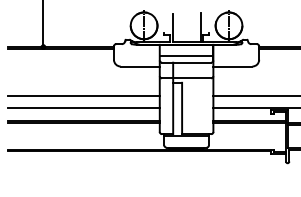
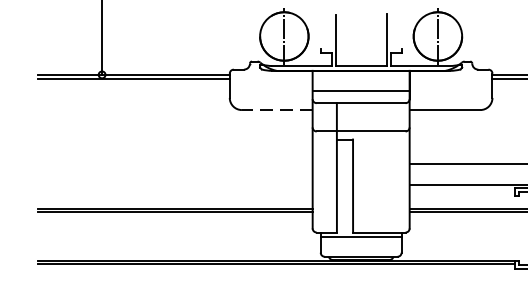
line: (140, 66) -> (277, 110), solid -> dashed
line: (83, 96) -> (174, 164), removed
line: (83, 107) -> (174, 184), removed

